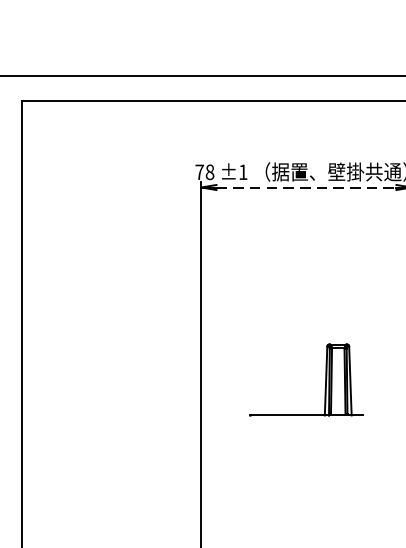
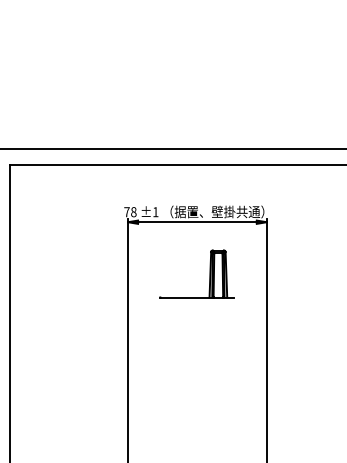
line: (306, 187) -> (197, 222), dashed -> solid
part: (324, 378) -> (209, 273), moved

